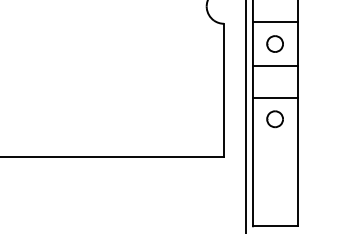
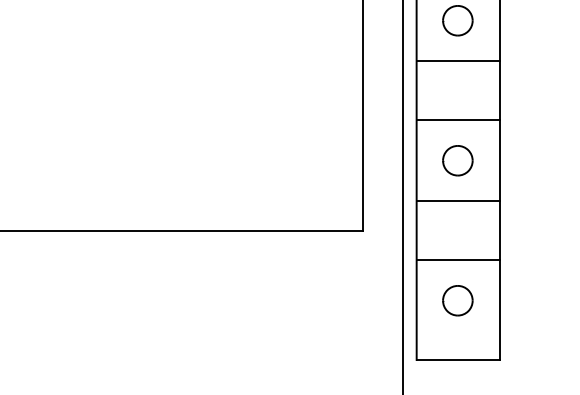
line: (274, 140) -> (456, 200), added
line: (274, 172) -> (456, 259), added
part: (274, 194) -> (456, 300), added

